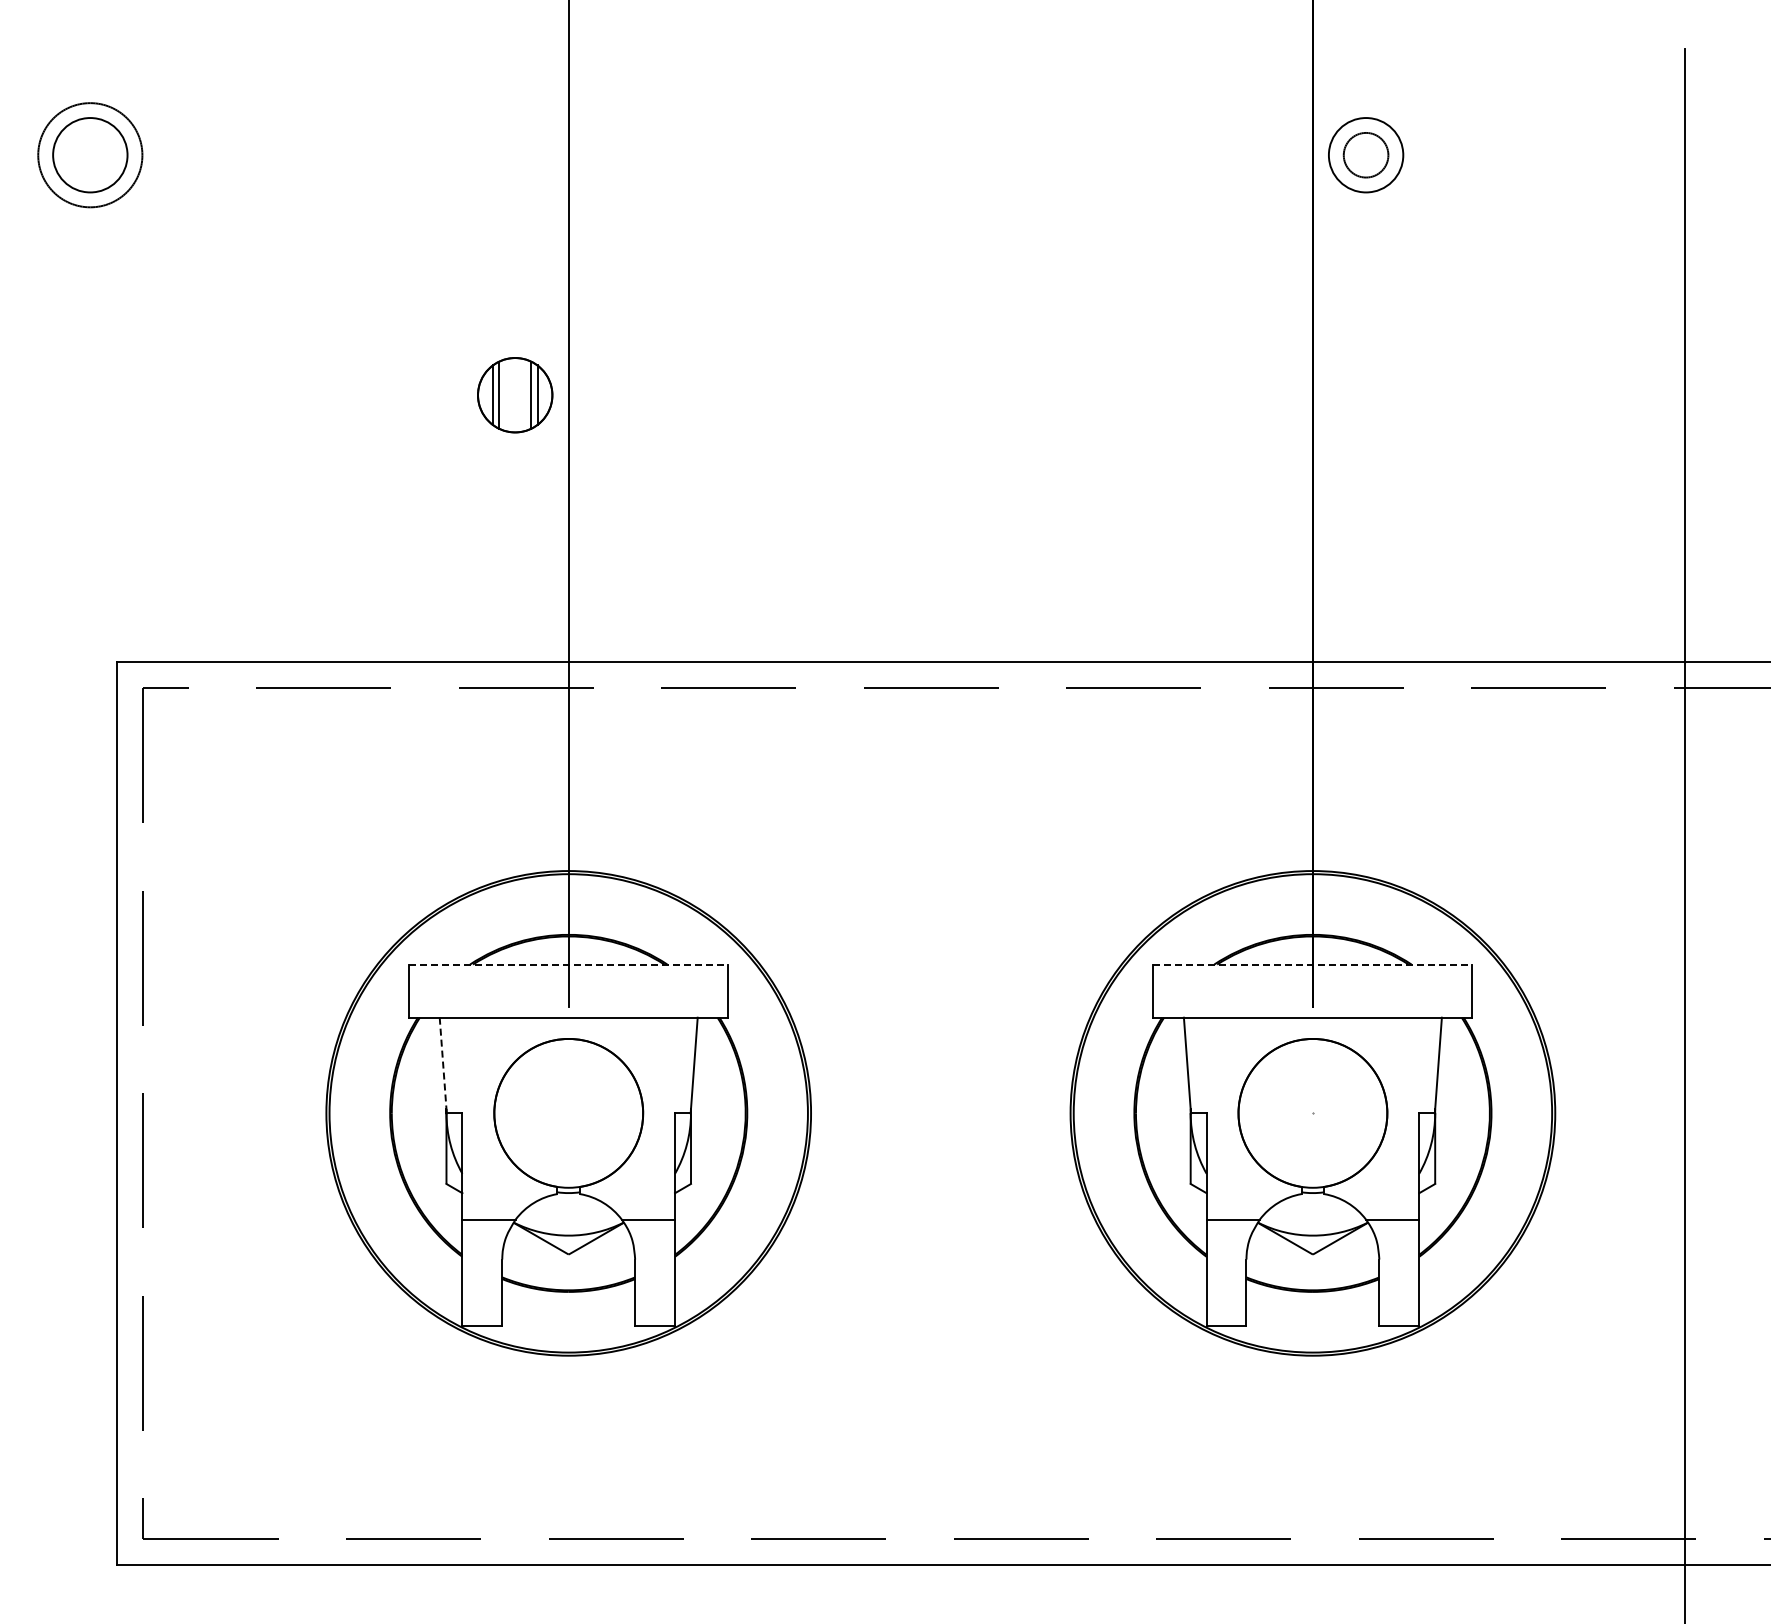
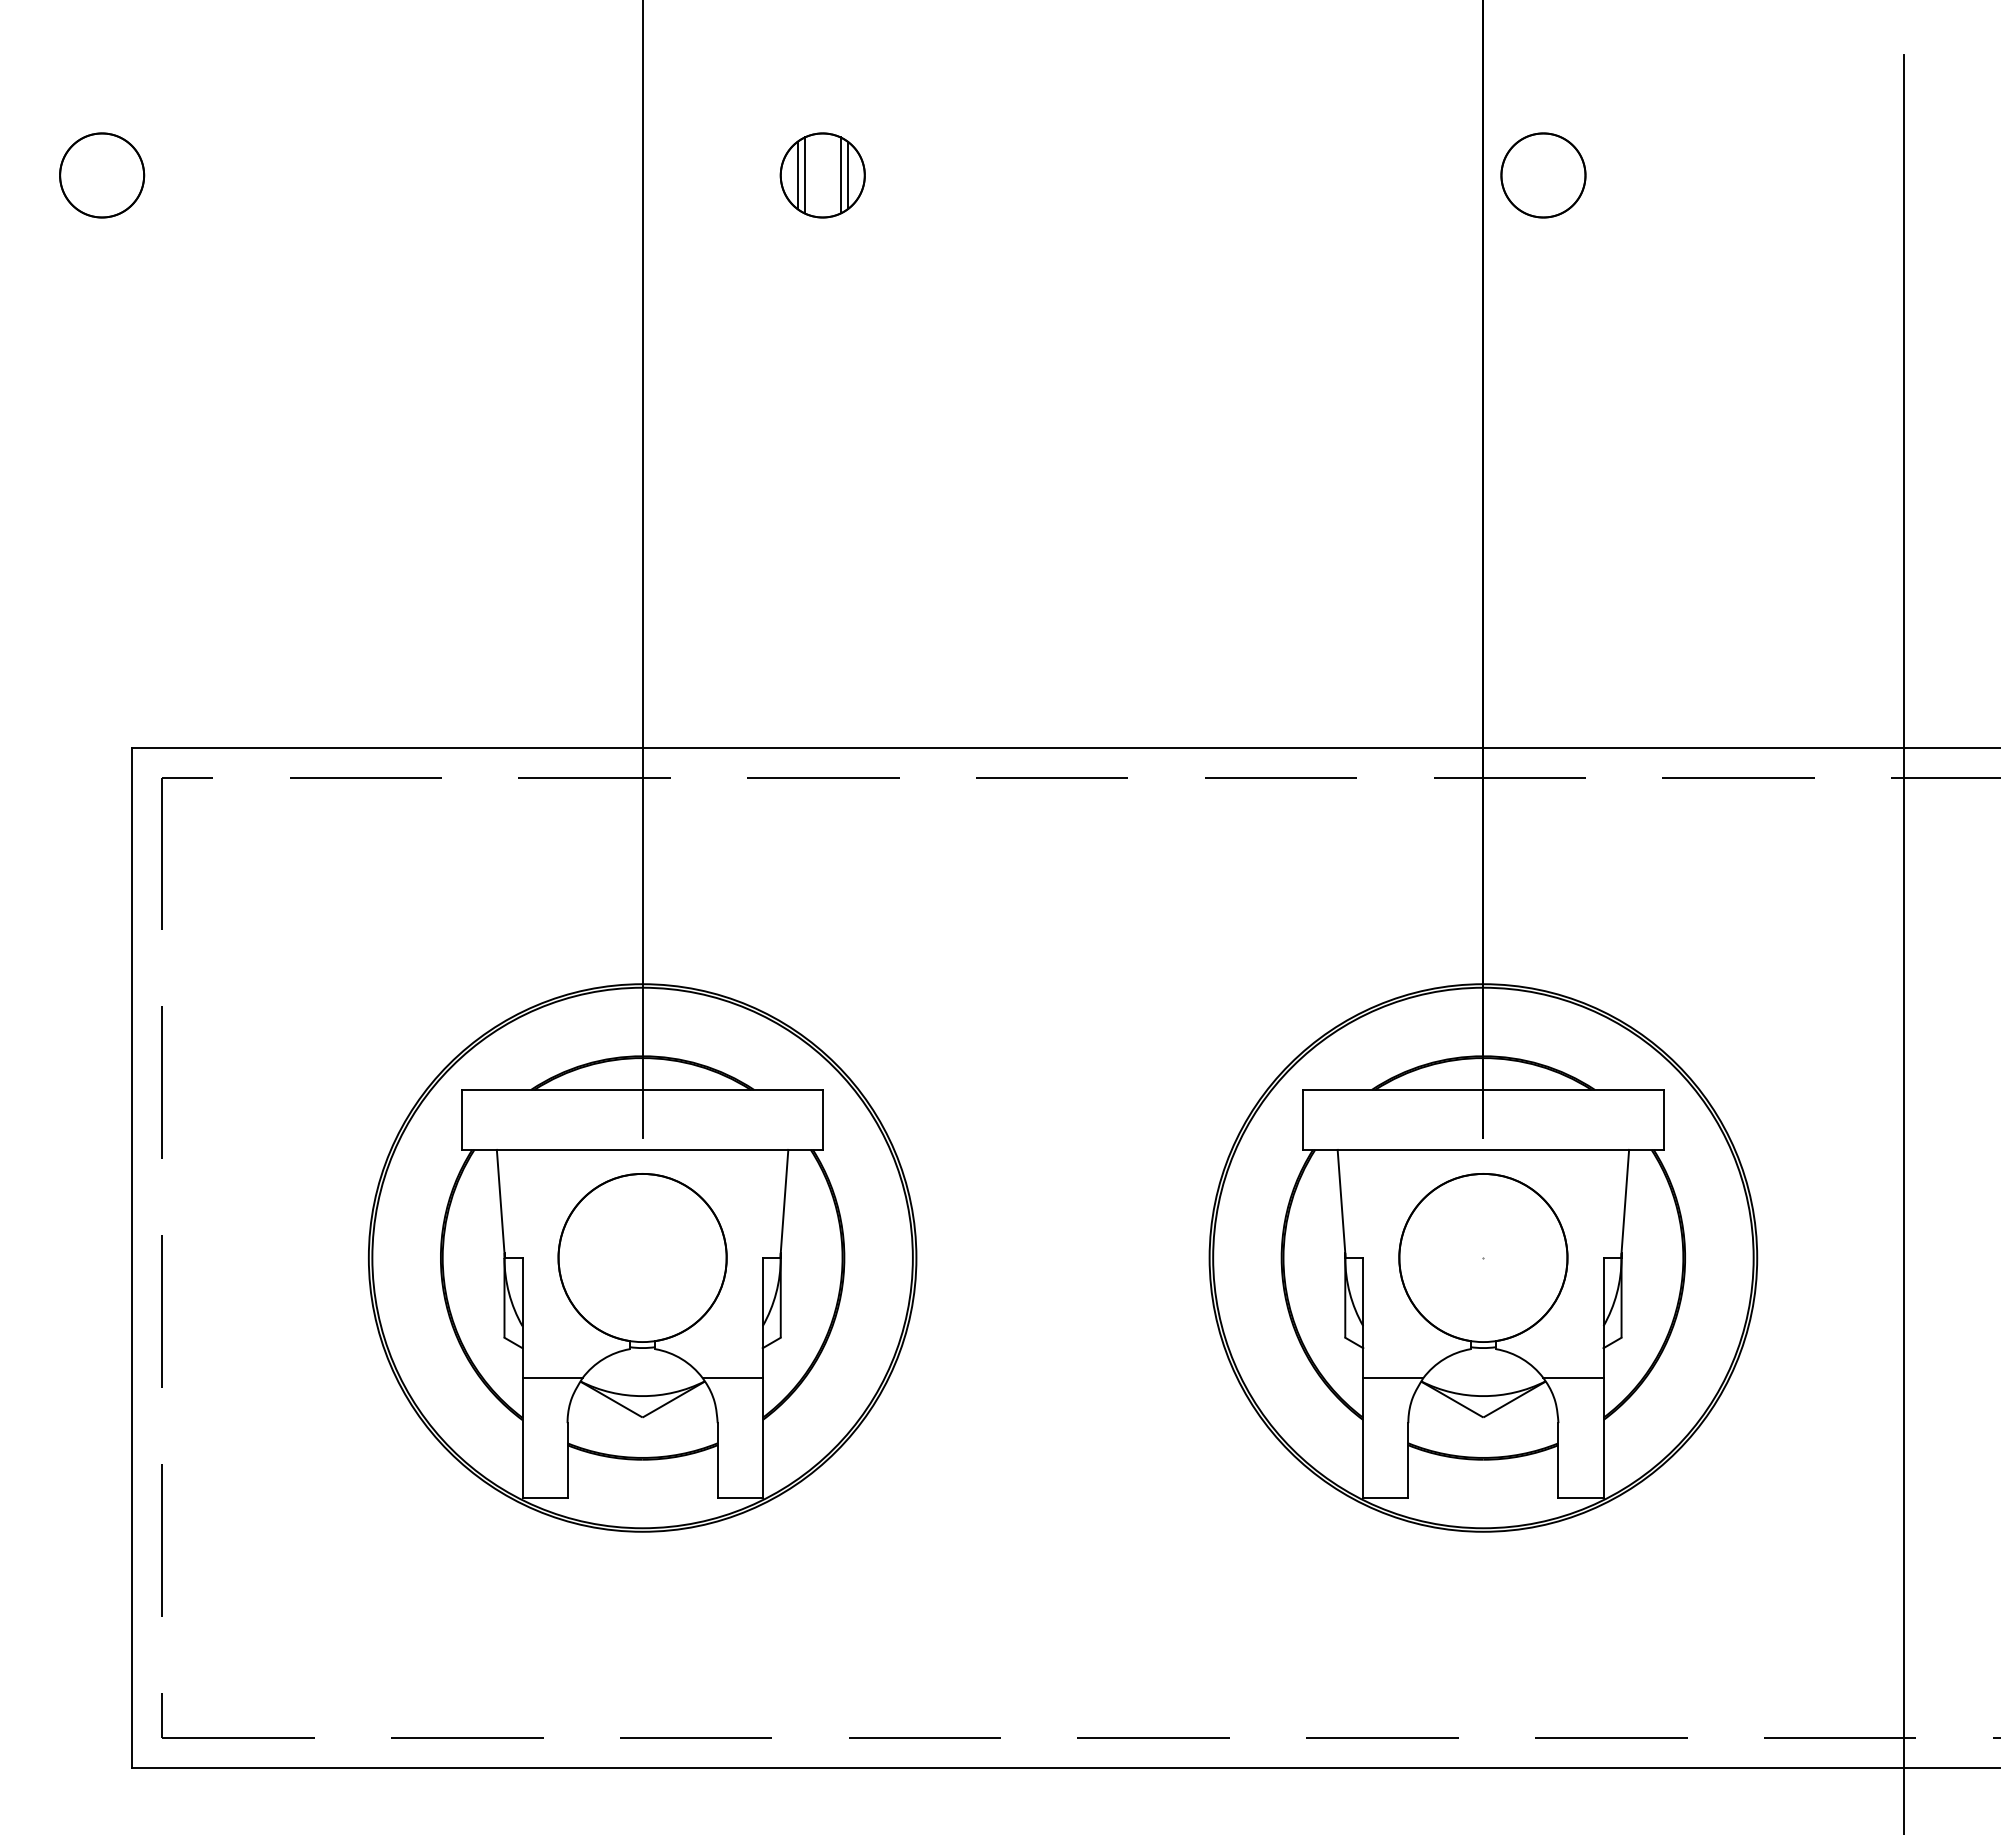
circle: (90, 155) -> (102, 175), size x0.71
circle: (1365, 155) -> (1542, 175), size x1.67
part: (515, 395) -> (823, 175), moved
line: (569, 964) -> (643, 1089), dashed -> solid
line: (1313, 964) -> (1484, 1089), dashed -> solid
line: (443, 1065) -> (501, 1203), dashed -> solid

